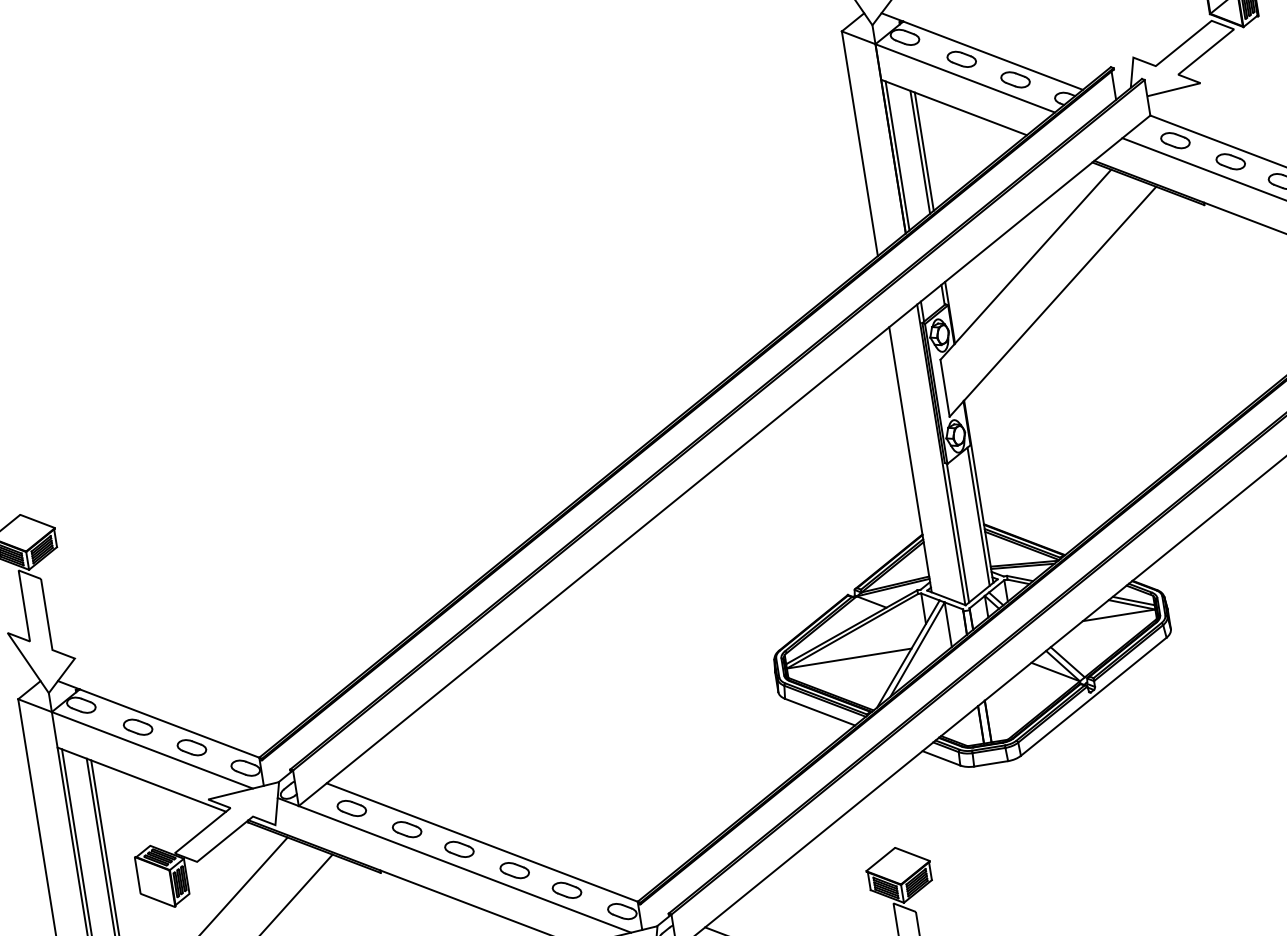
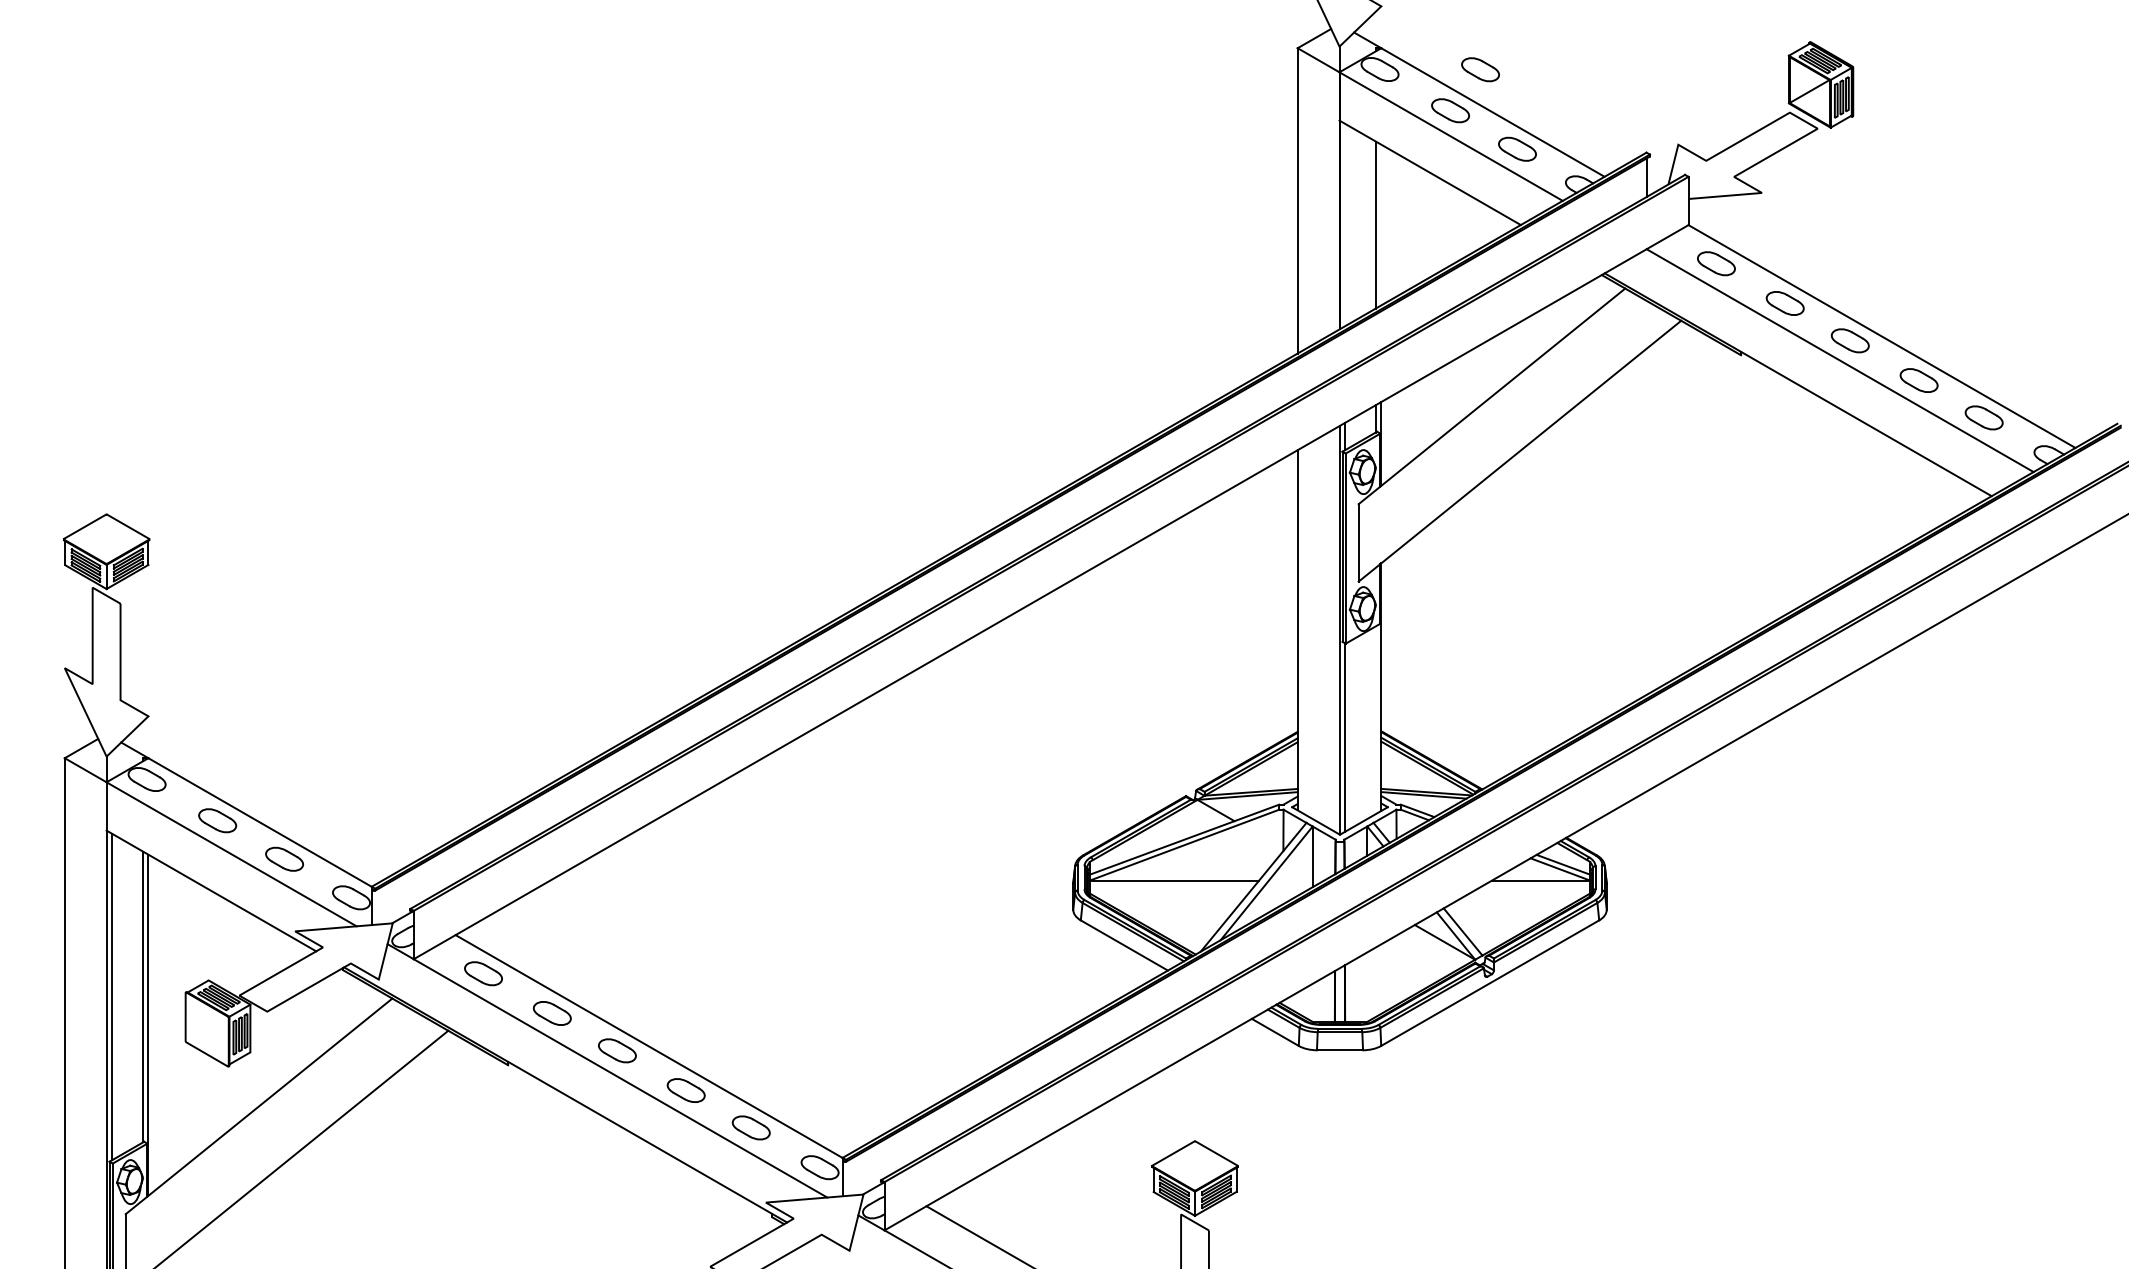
part: (978, 25) -> (1480, 69), added
line: (924, 151) -> (1381, 224), removed
line: (897, 155) -> (1345, 224), removed
line: (978, 516) -> (1375, 720), removed

